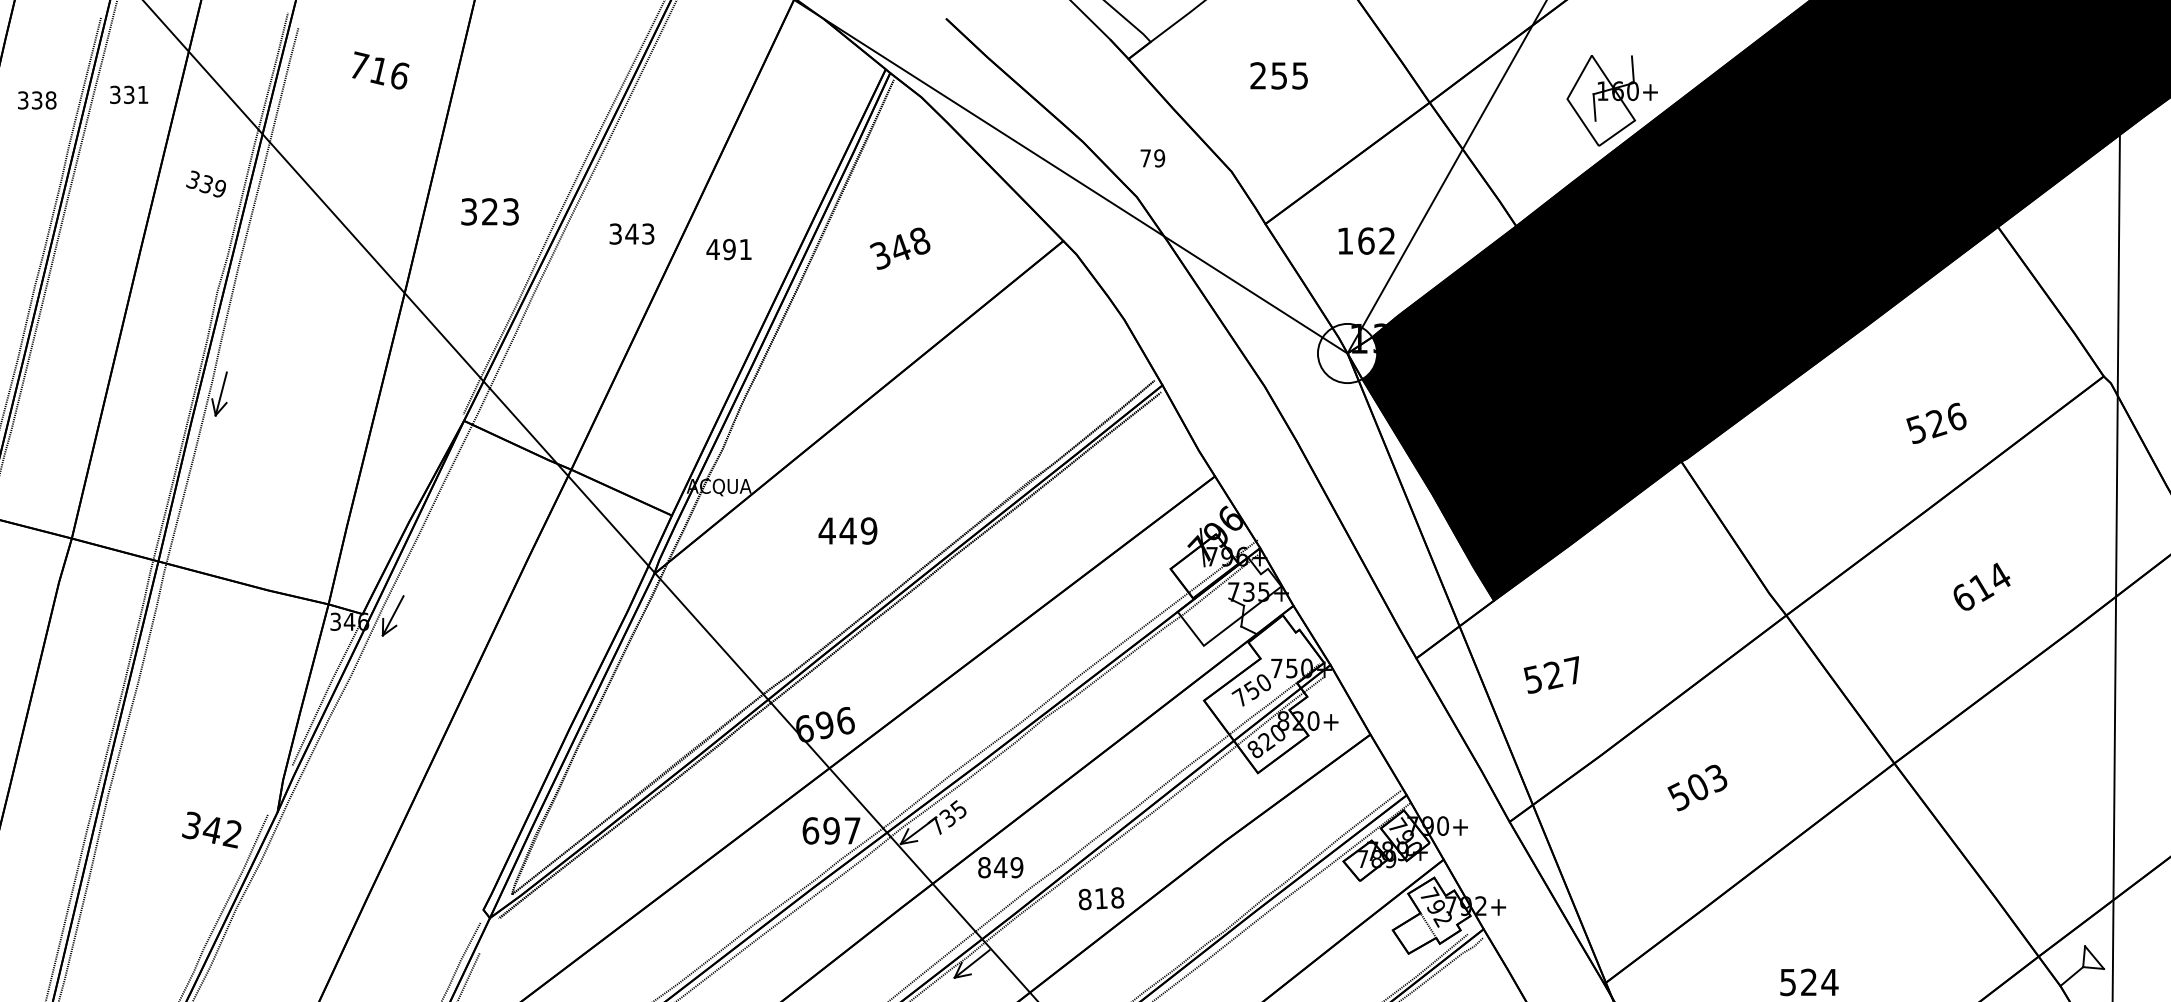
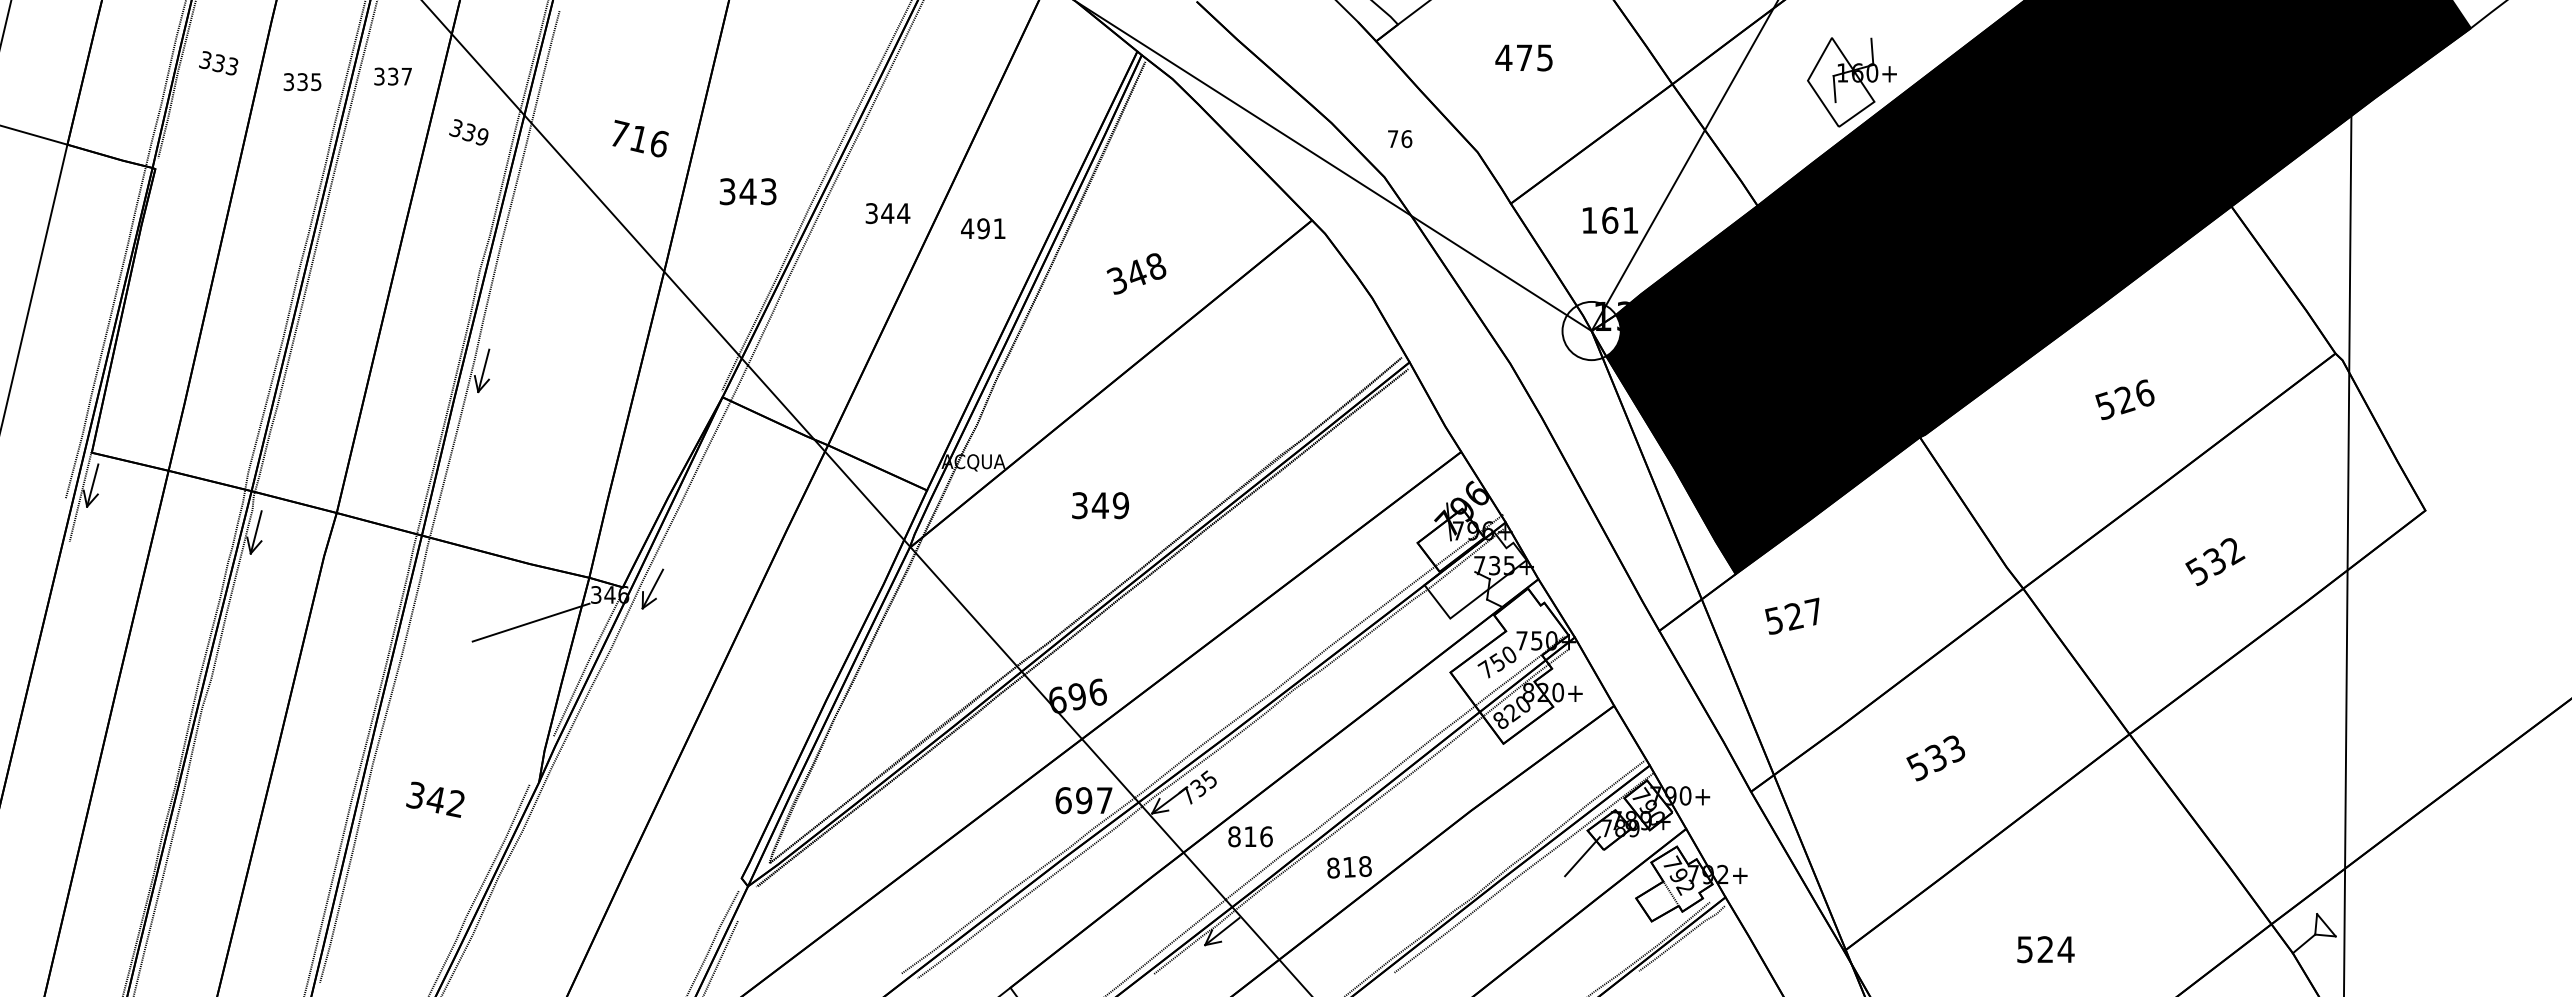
text: (380, 70) -> (640, 138), moved
text: (1268, 75) -> (1513, 57), 255 -> 475
text: (142, 94) -> (406, 76), 331 -> 337
text: (51, 100) -> (316, 82), 338 -> 335
text: (1159, 158) -> (1406, 139), 79 -> 76
text: (205, 184) -> (468, 132), moved
text: (489, 211) -> (747, 191), 323 -> 343
text: (647, 234) -> (903, 213), 343 -> 344
text: (1386, 241) -> (1629, 220), 162 -> 161
text: (900, 248) -> (1136, 273), moved
text: (1936, 423) -> (2124, 399), moved
text: (826, 530) -> (1079, 505), 449 -> 349
text: (1981, 587) -> (2215, 561), 614 -> 532
line: (268, 649) -> (530, 622), added
text: (1551, 674) -> (1792, 615), moved
text: (1697, 788) -> (1935, 758), 503 -> 533
text: (211, 829) -> (435, 799), moved
text: (1007, 867) -> (1257, 836), 849 -> 816
line: (1338, 887) -> (1582, 856), added

